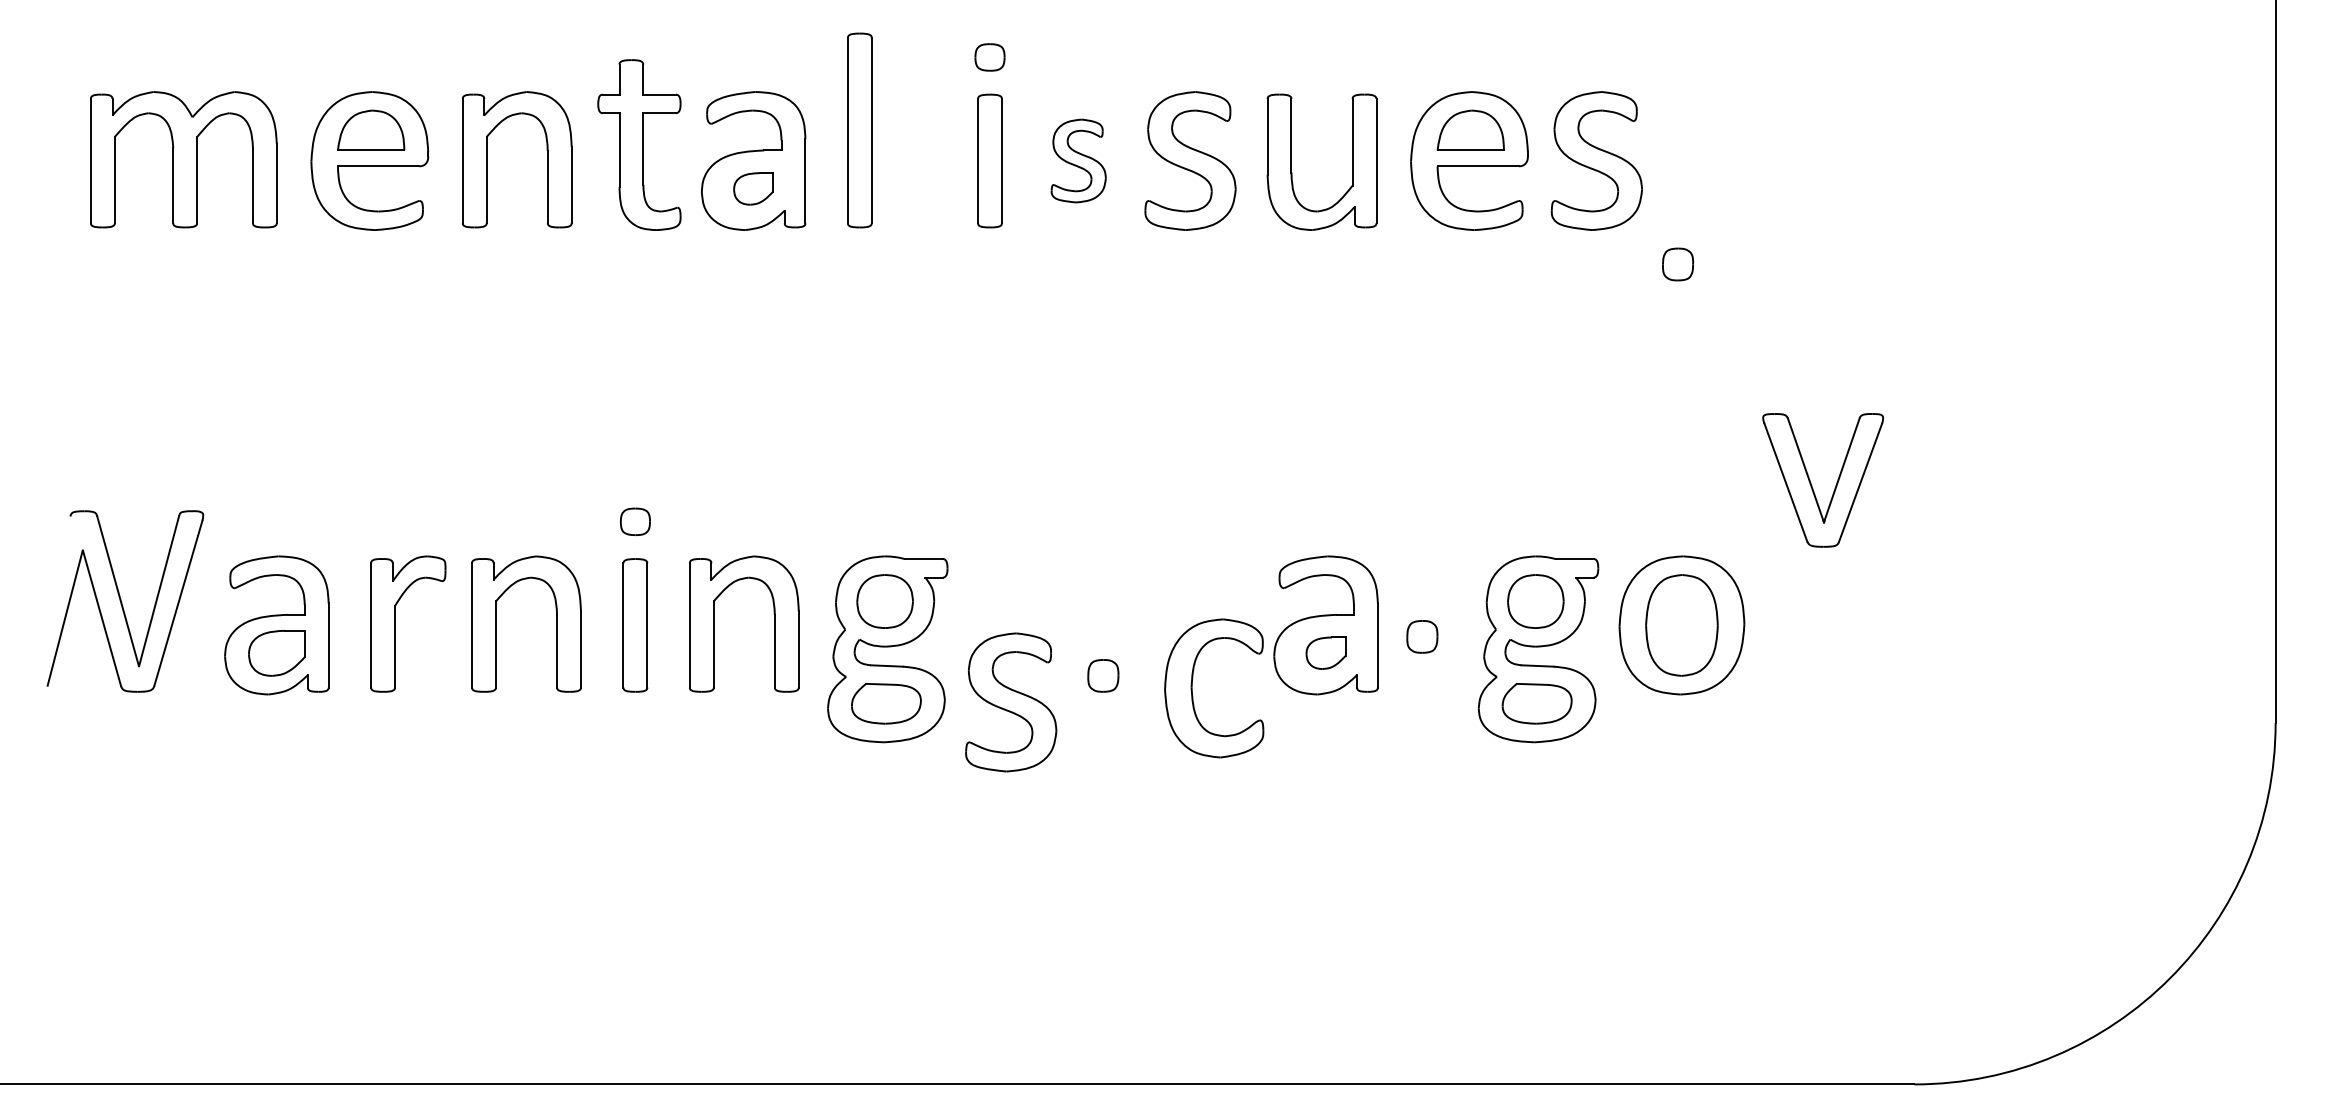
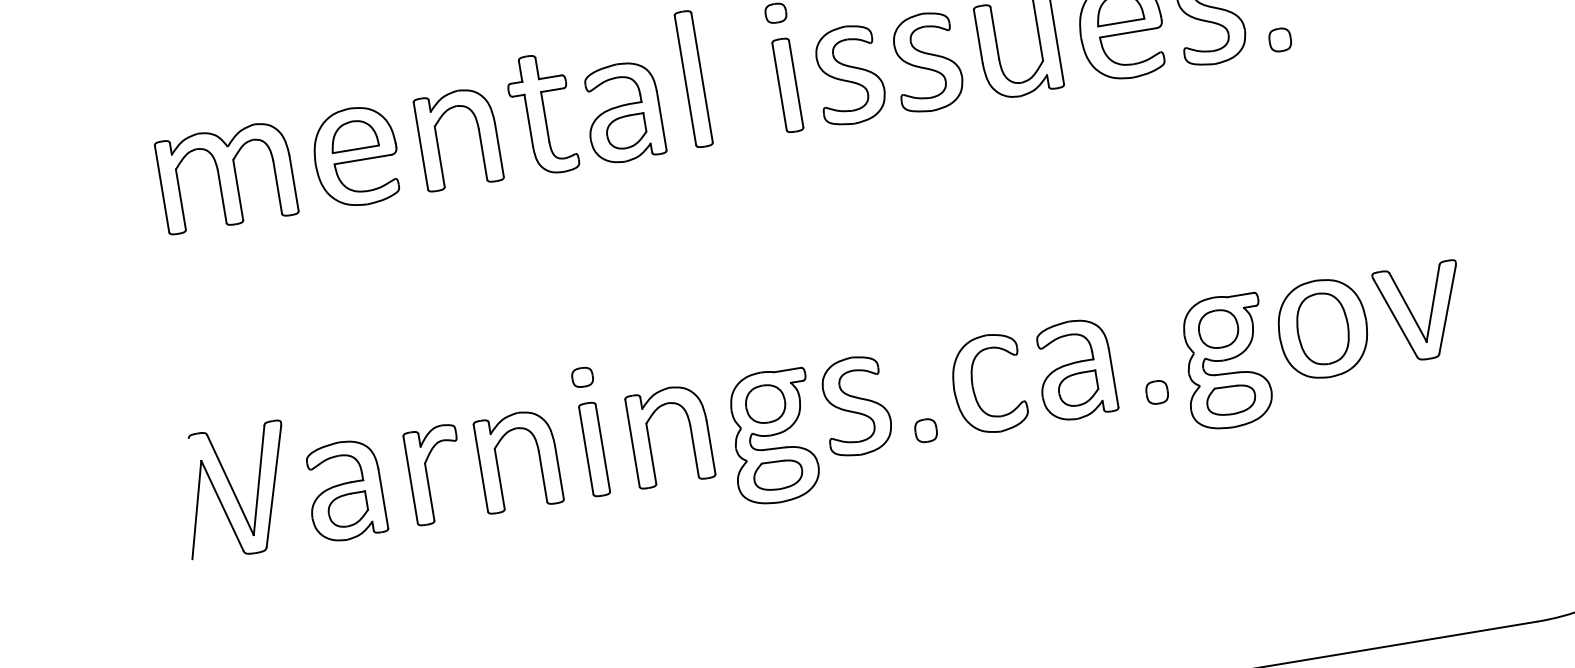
part: (1078, 160) -> (849, 74), size x1.67
part: (753, 188) -> (626, 131), size x1.43
part: (1678, 264) -> (1280, 39), moved
part: (1811, 482) -> (1413, 315), moved
part: (1422, 636) -> (1157, 392), moved
part: (1325, 652) -> (1078, 388), size x1.43
part: (1192, 688) -> (973, 386), moved
part: (1011, 702) -> (856, 406), moved

